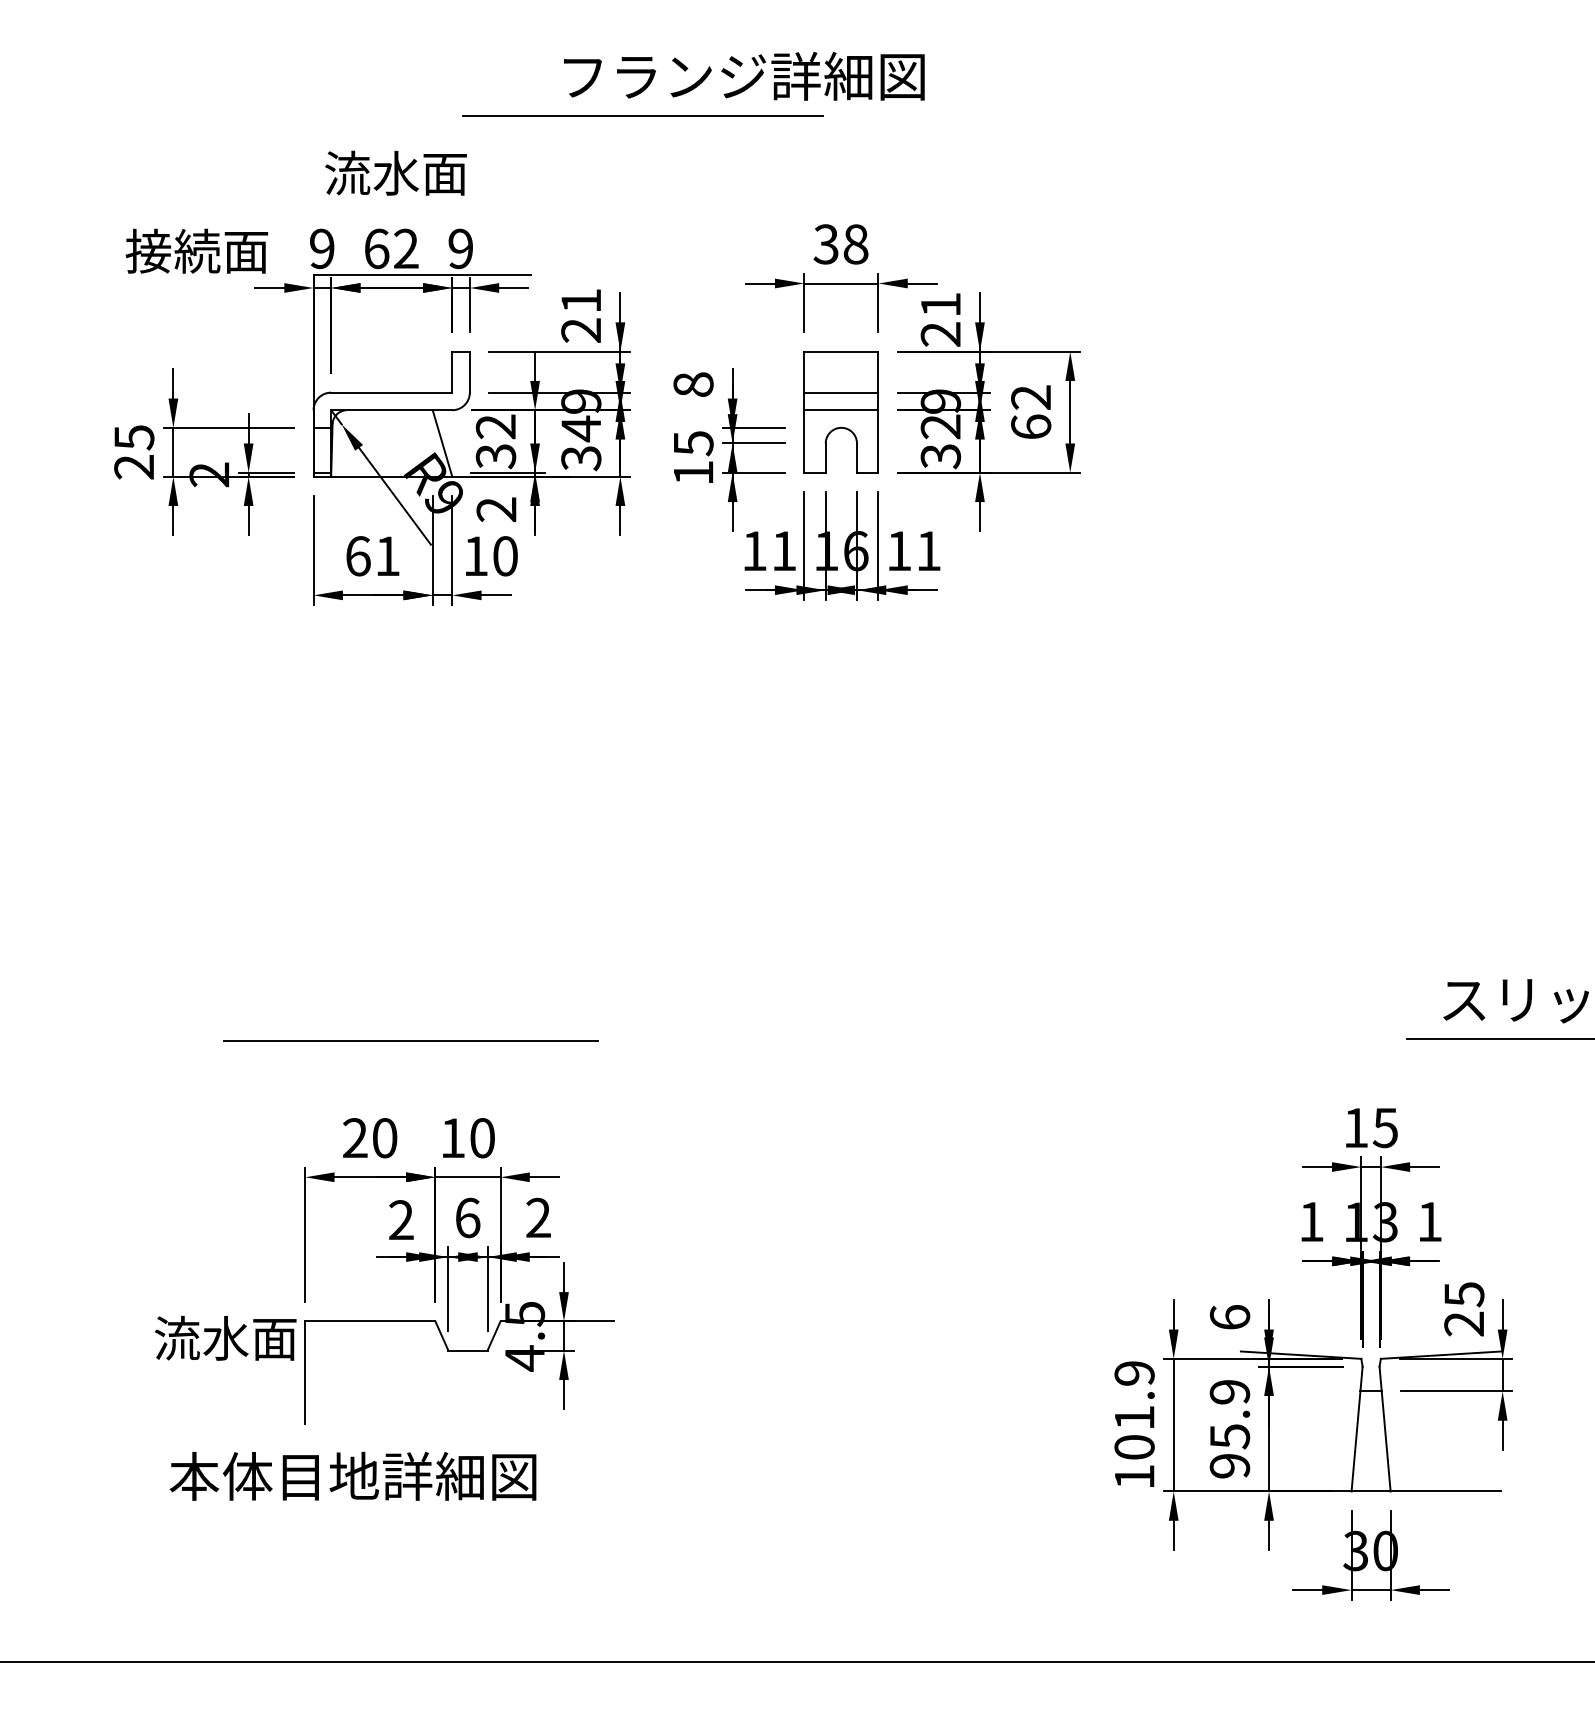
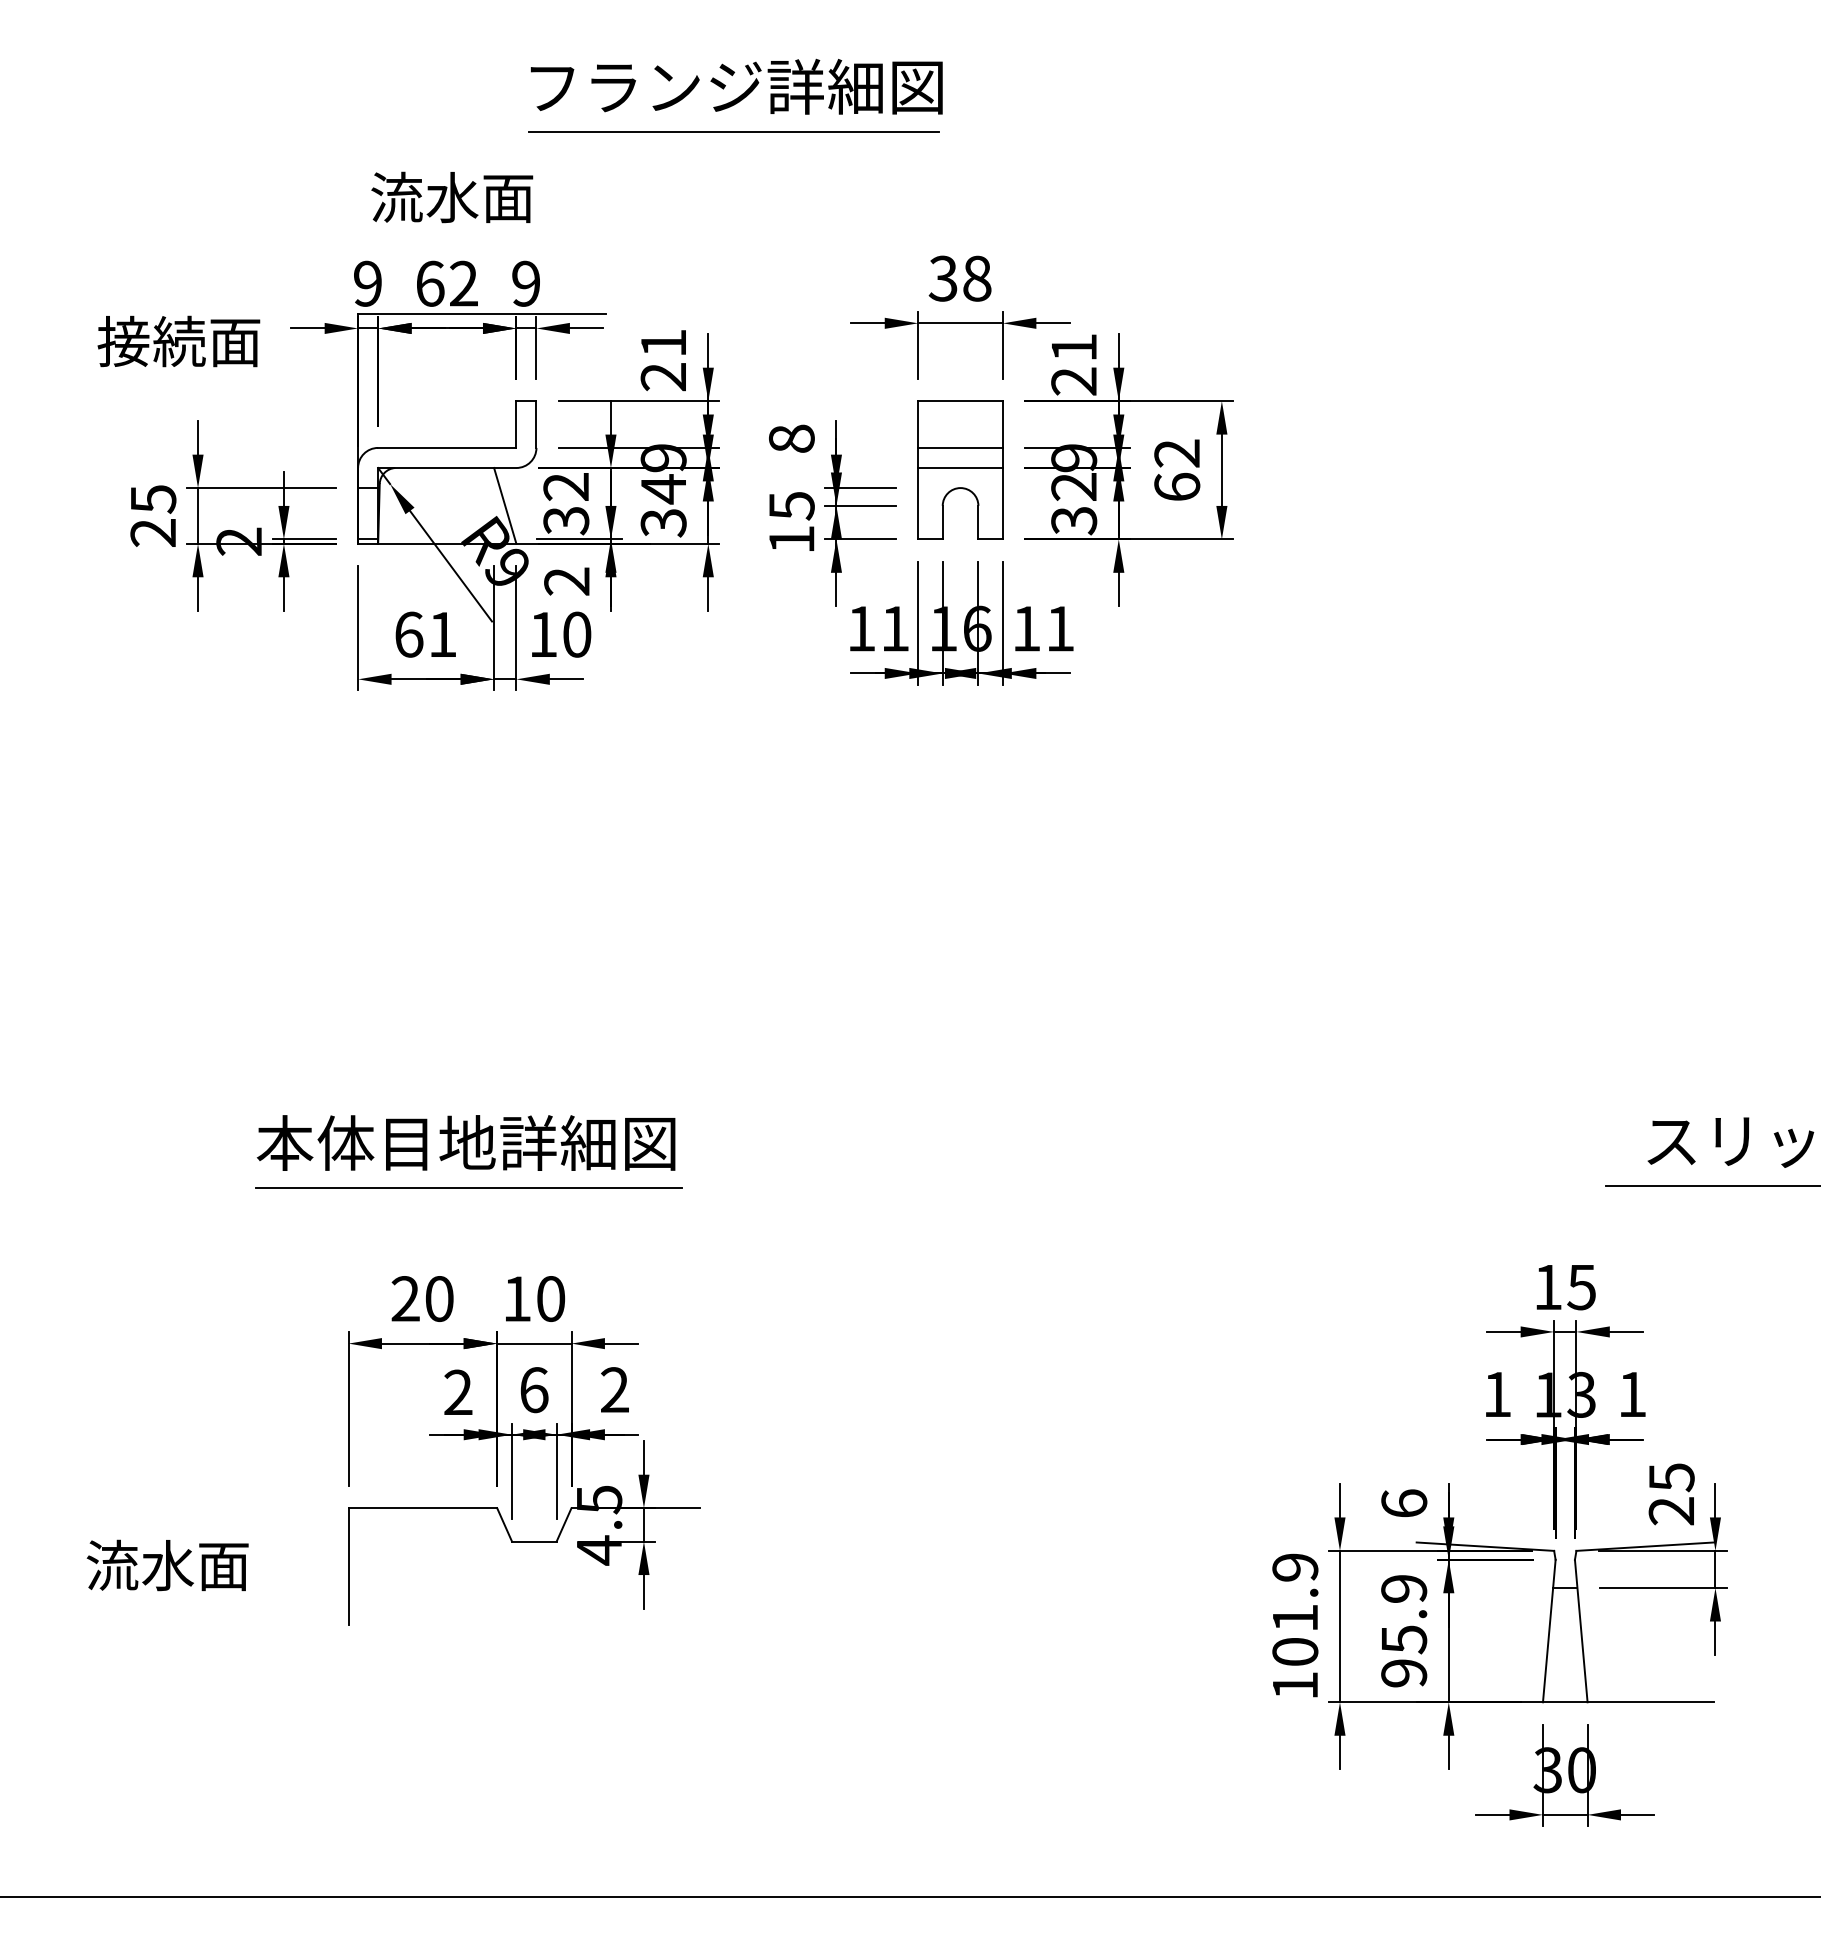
text: (744, 76) -> (736, 86), moved
text: (196, 251) -> (178, 341), moved
text: (225, 1338) -> (167, 1565), moved
text: (352, 1475) -> (465, 1142), moved

